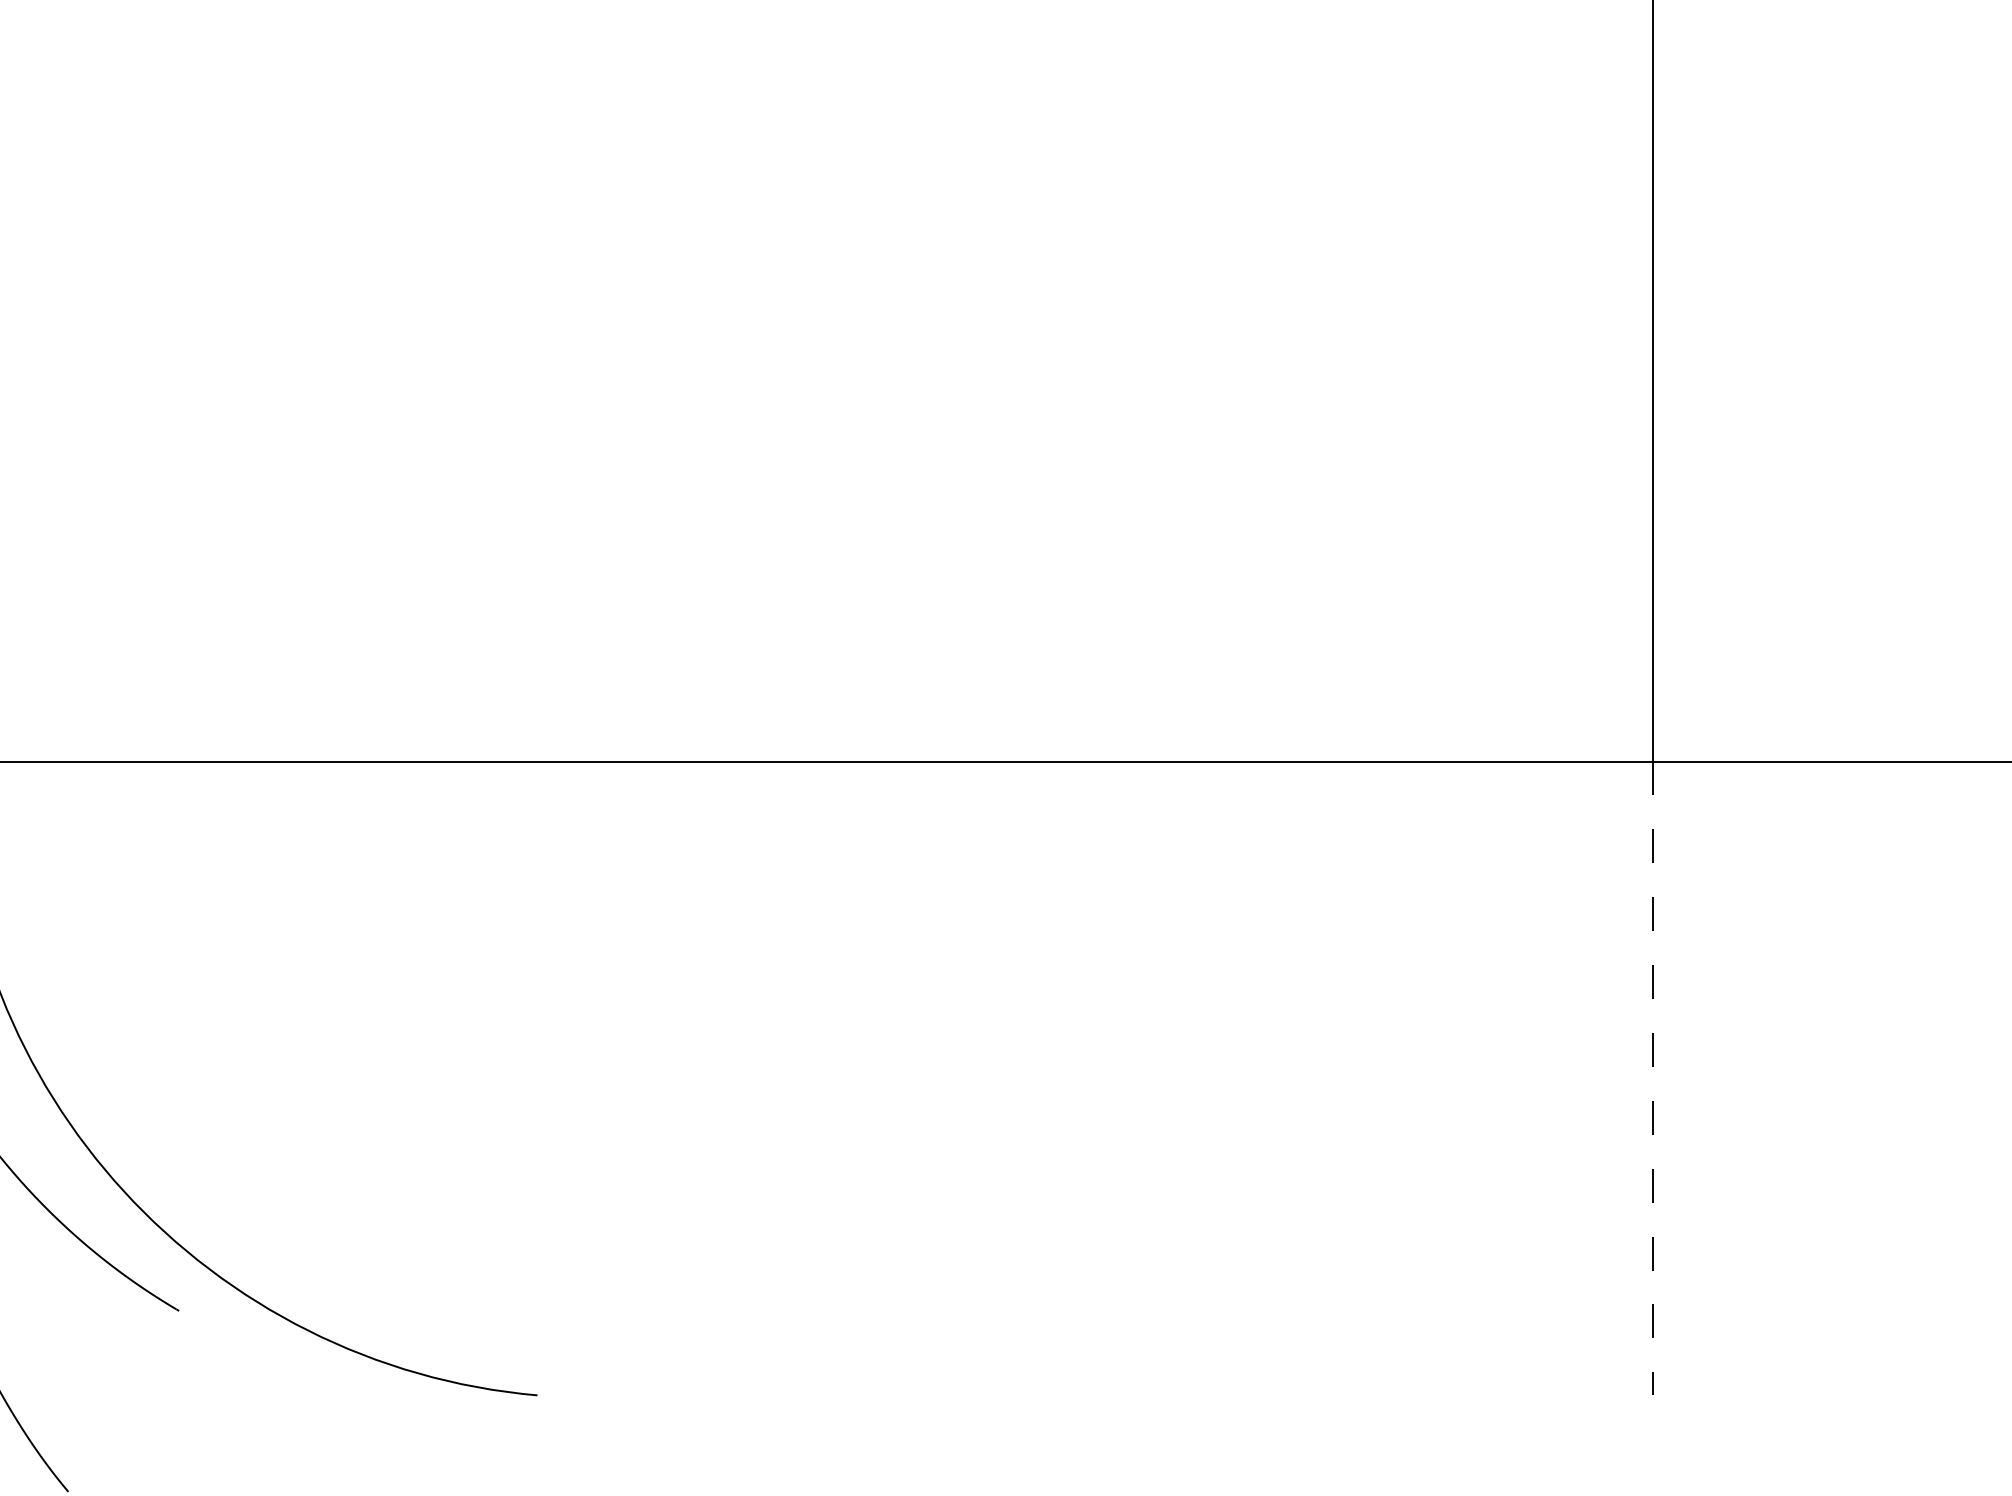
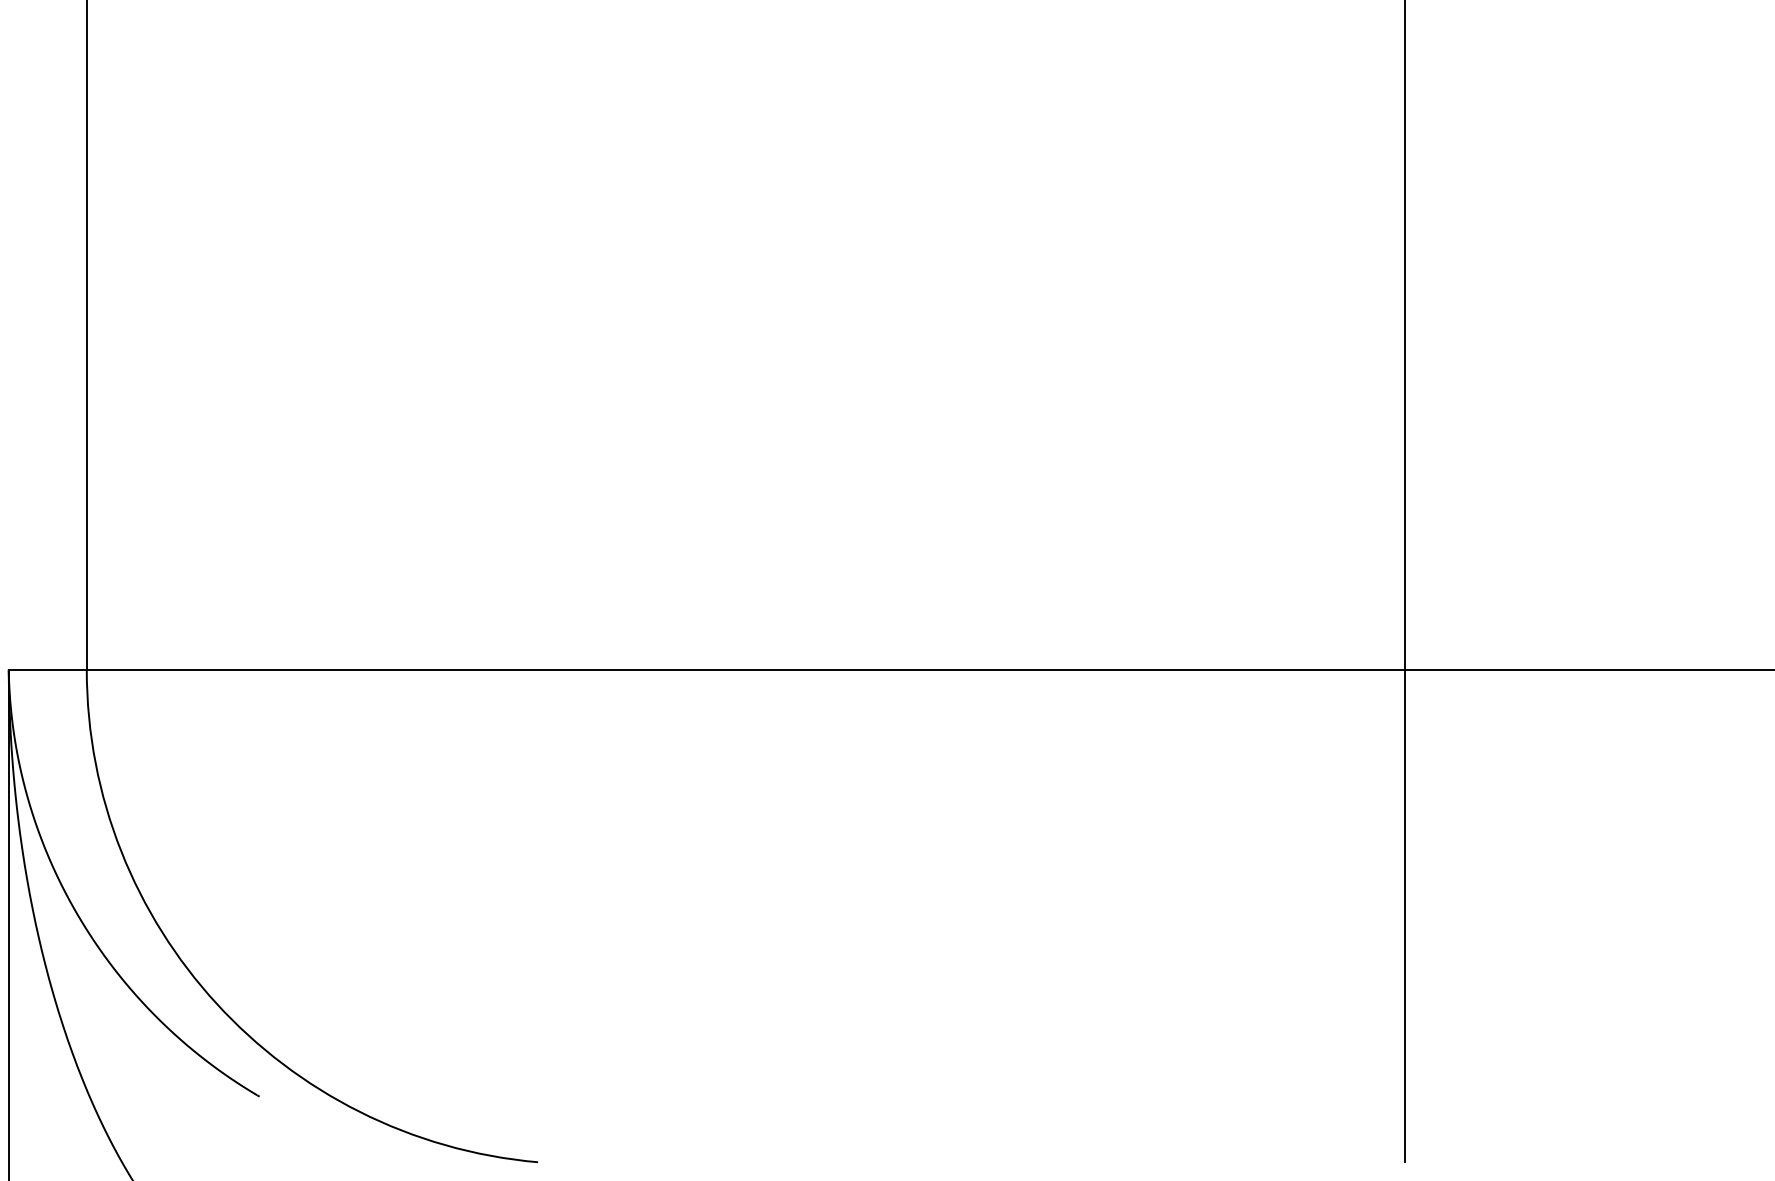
line: (1653, 1079) -> (1405, 916), dashed -> solid

